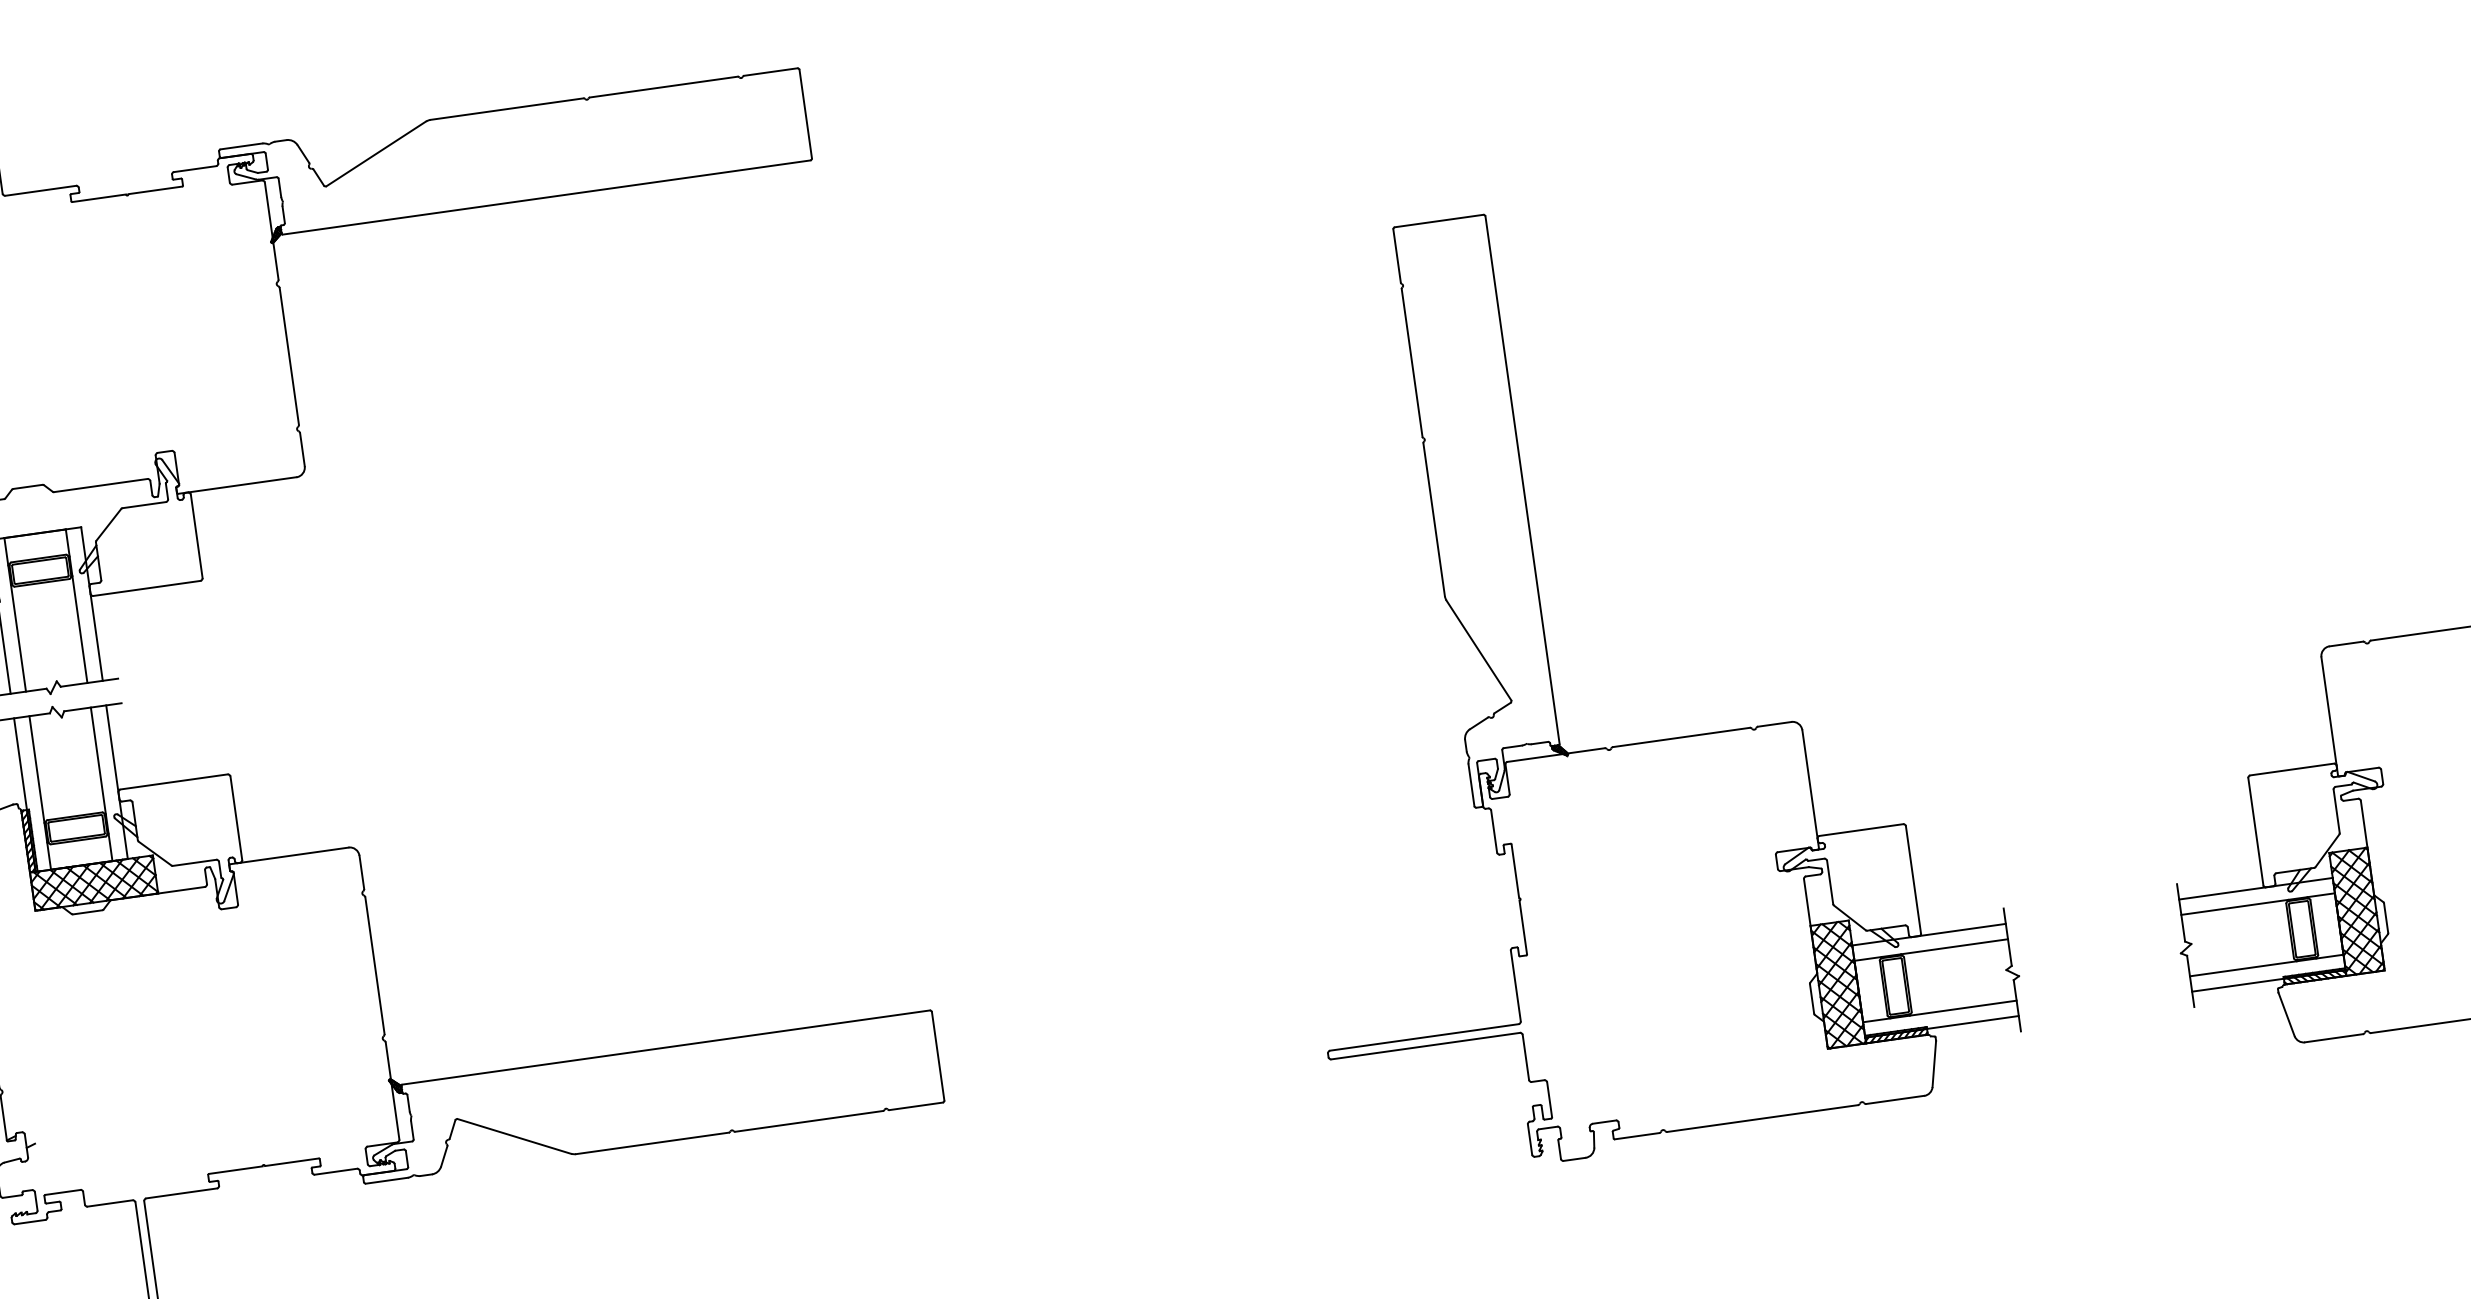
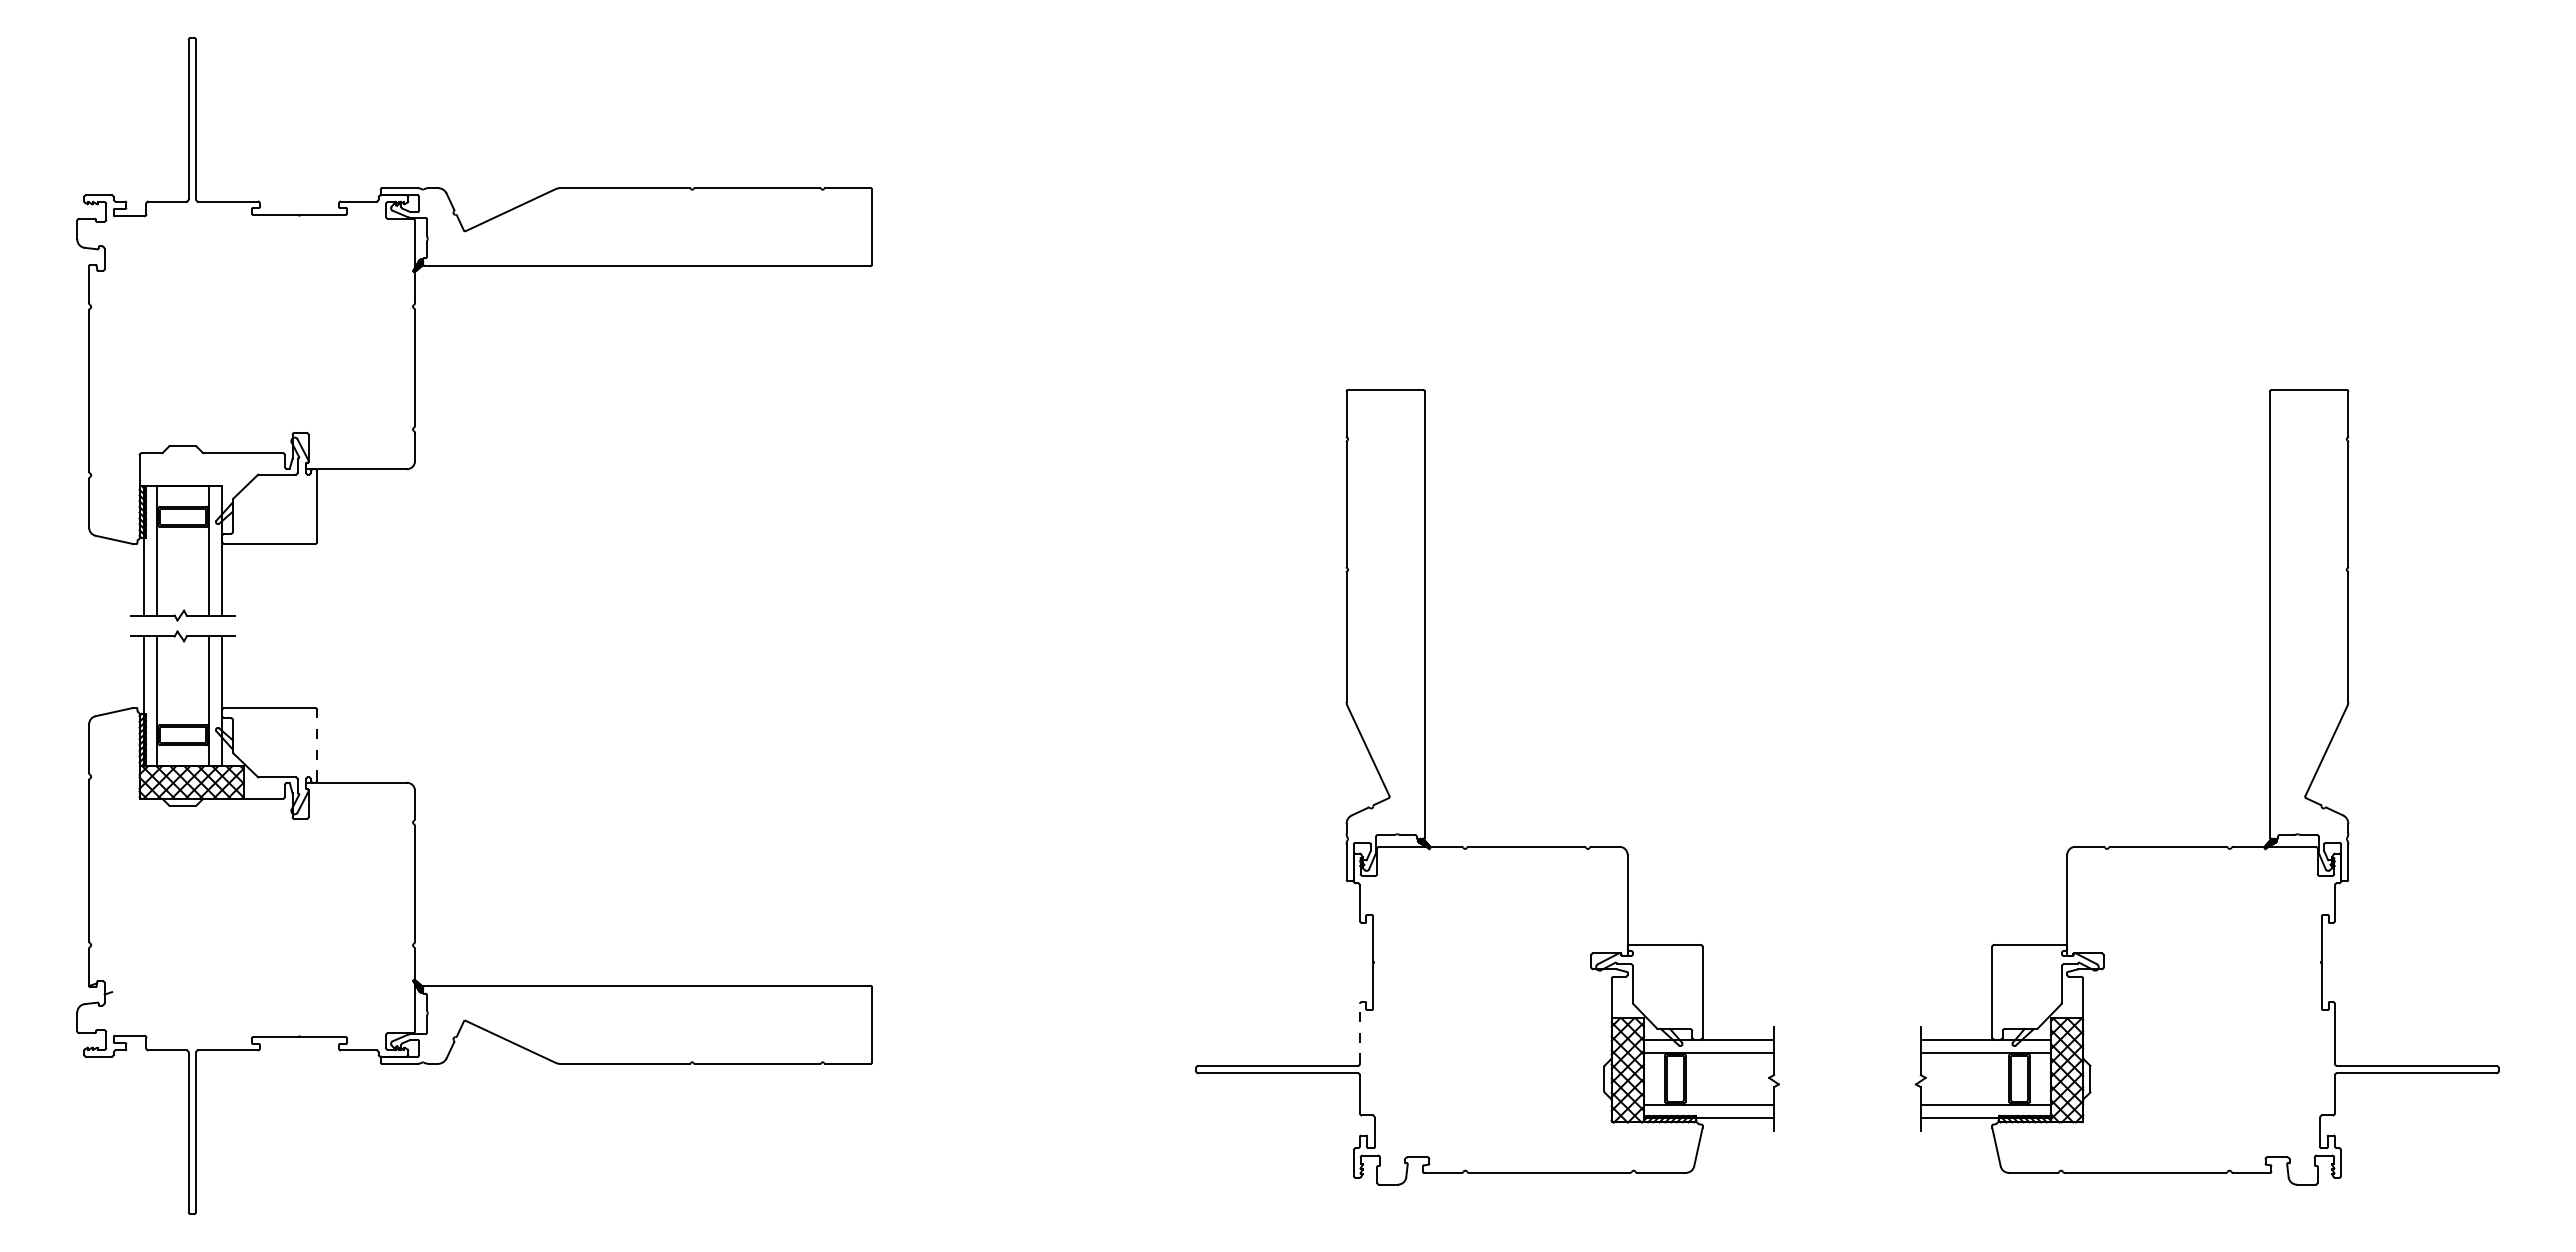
line: (236, 817) -> (317, 744), solid -> dashed
line: (1515, 985) -> (1359, 1033), solid -> dashed

